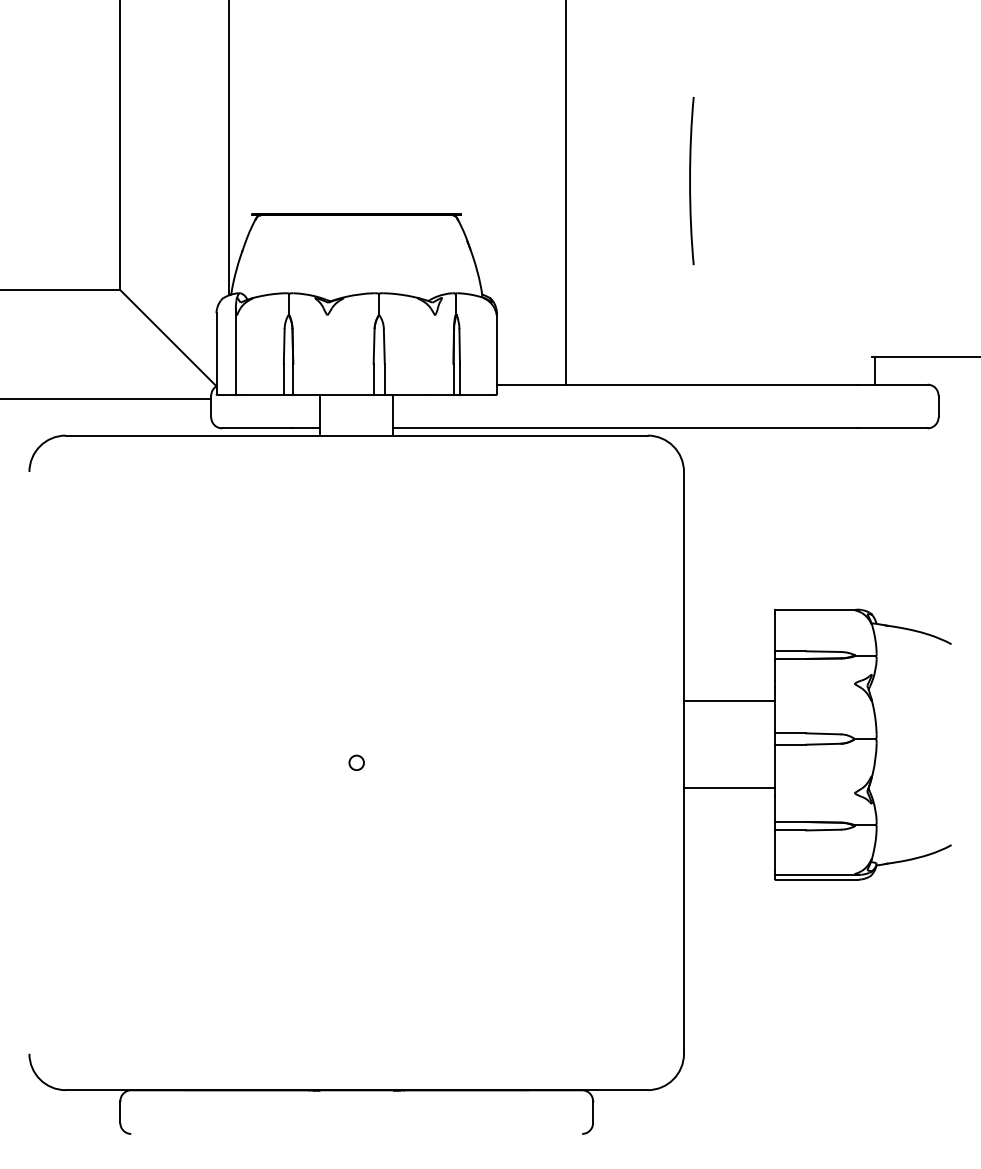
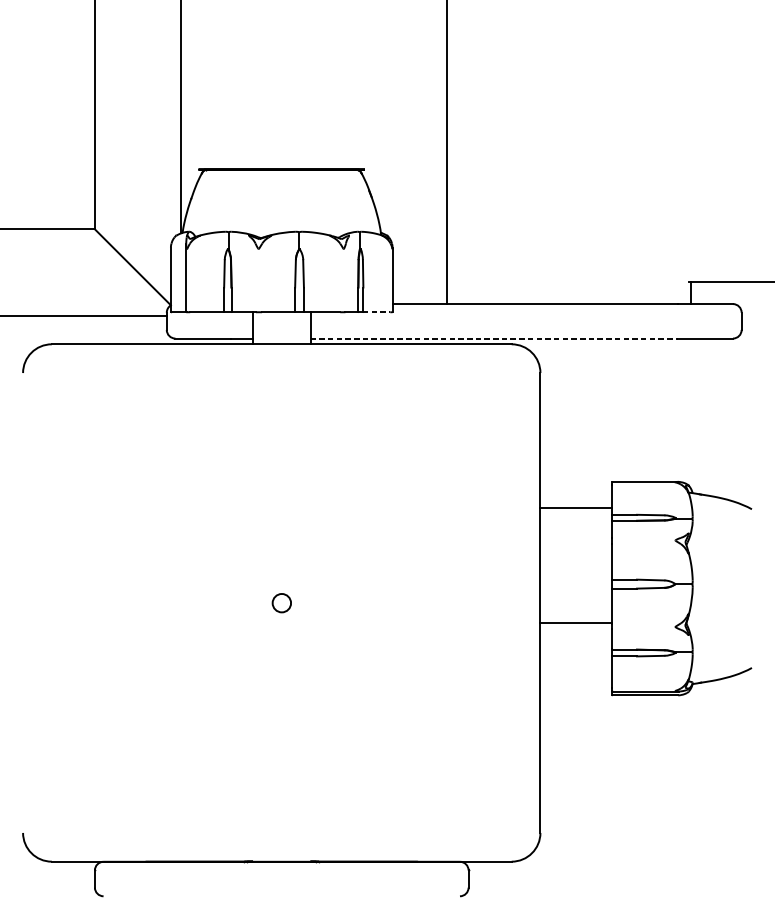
curve: (690, 181) -> (545, 143), removed
line: (477, 395) -> (377, 312), solid -> dashed
line: (625, 428) -> (494, 338), solid -> dashed
line: (729, 701) -> (576, 507), moved
circle: (356, 762) -> (281, 602), size x1.6

